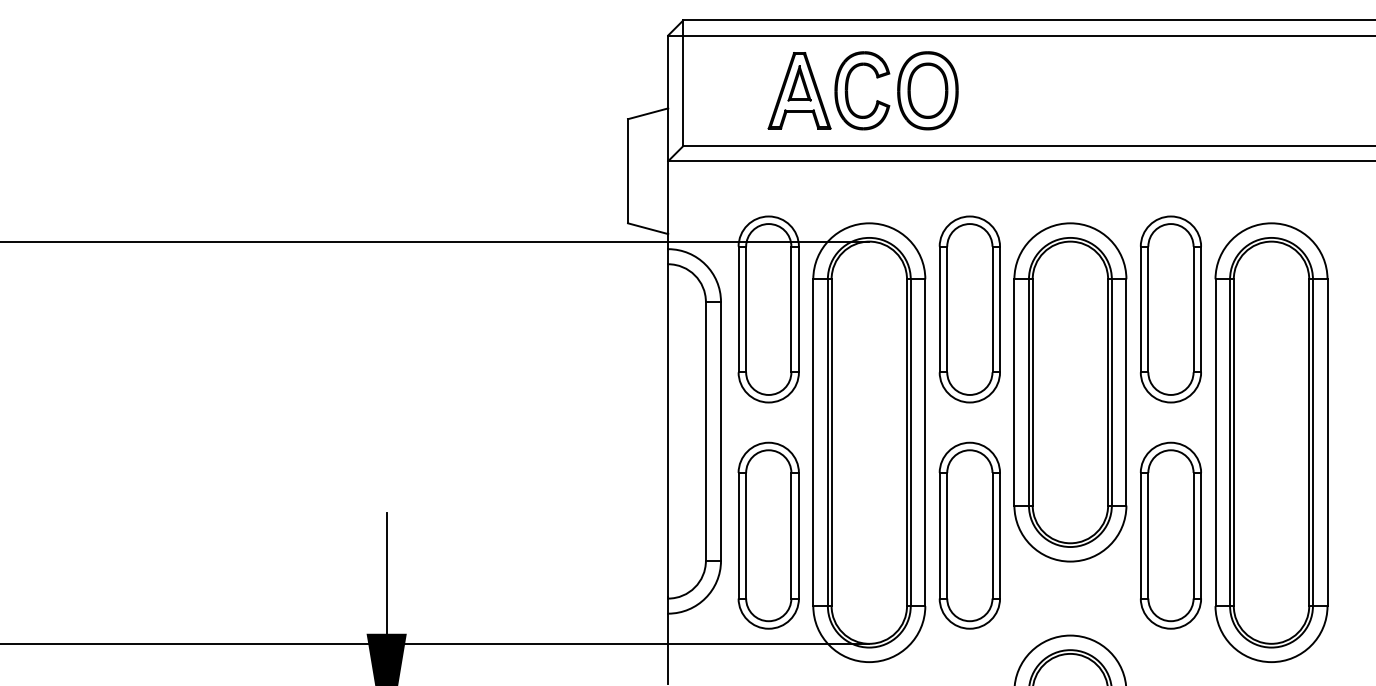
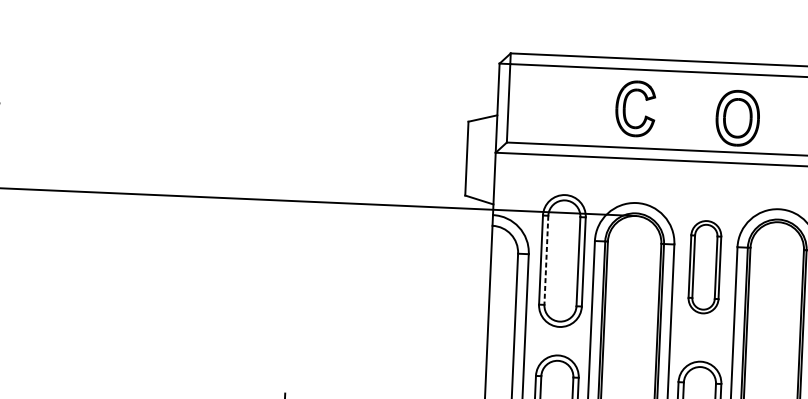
part: (799, 90) -> (590, 106), removed
part: (927, 90) -> (737, 118), moved
line: (746, 309) -> (546, 260), solid -> dashed
part: (969, 309) -> (704, 267), size x0.7

